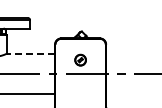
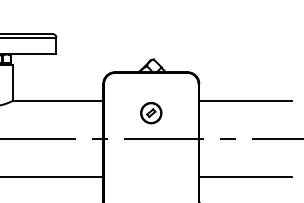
line: (30, 53) -> (57, 100), dashed -> solid
line: (130, 53) -> (244, 100), added
line: (130, 94) -> (244, 177), added

